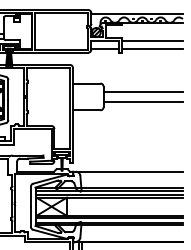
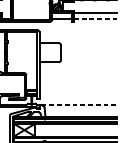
line: (152, 48) -> (95, 18), solid -> dashed
line: (142, 91) -> (88, 48), removed
line: (142, 102) -> (88, 56), removed
line: (129, 171) -> (79, 105), solid -> dashed

